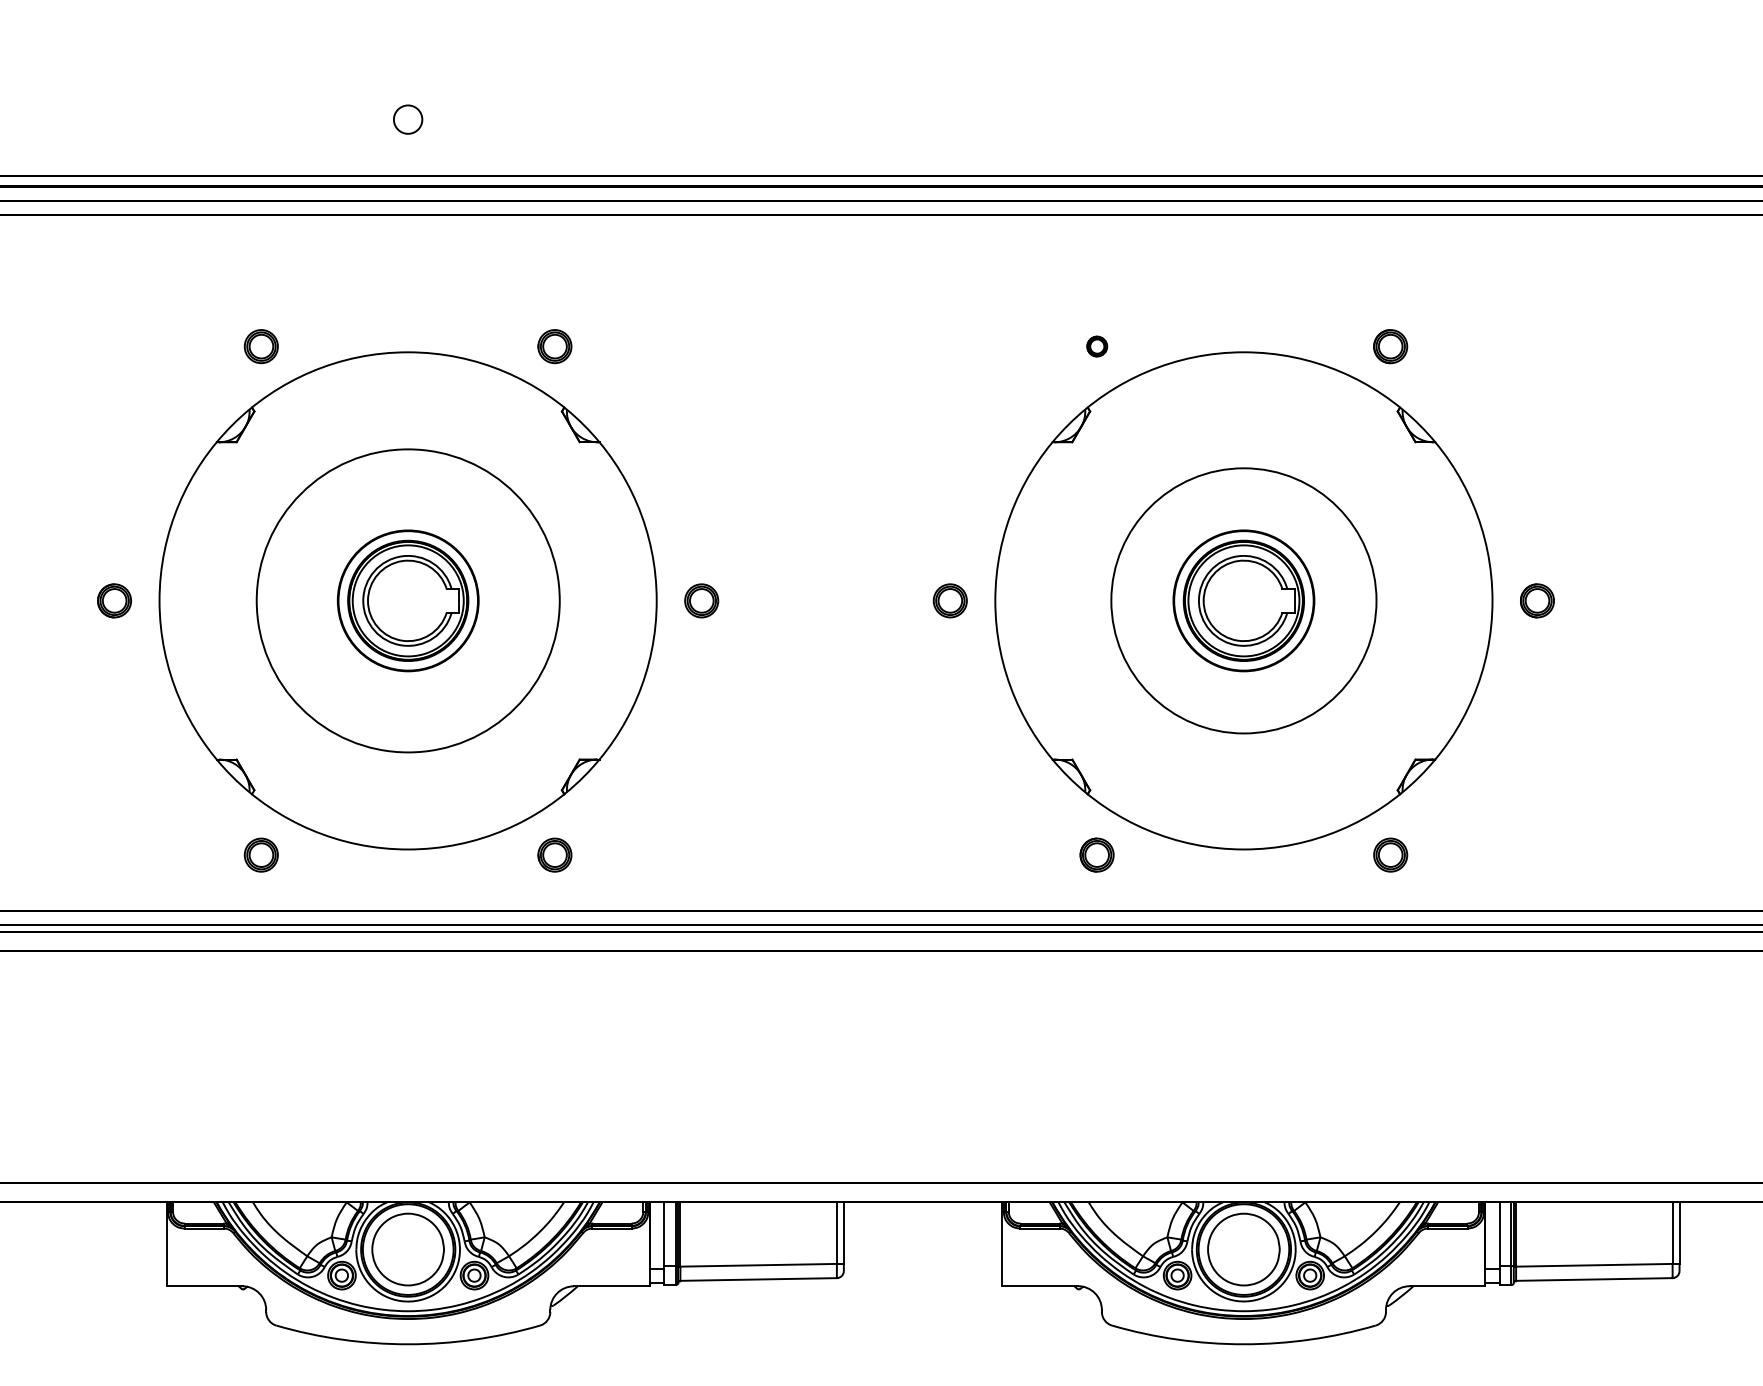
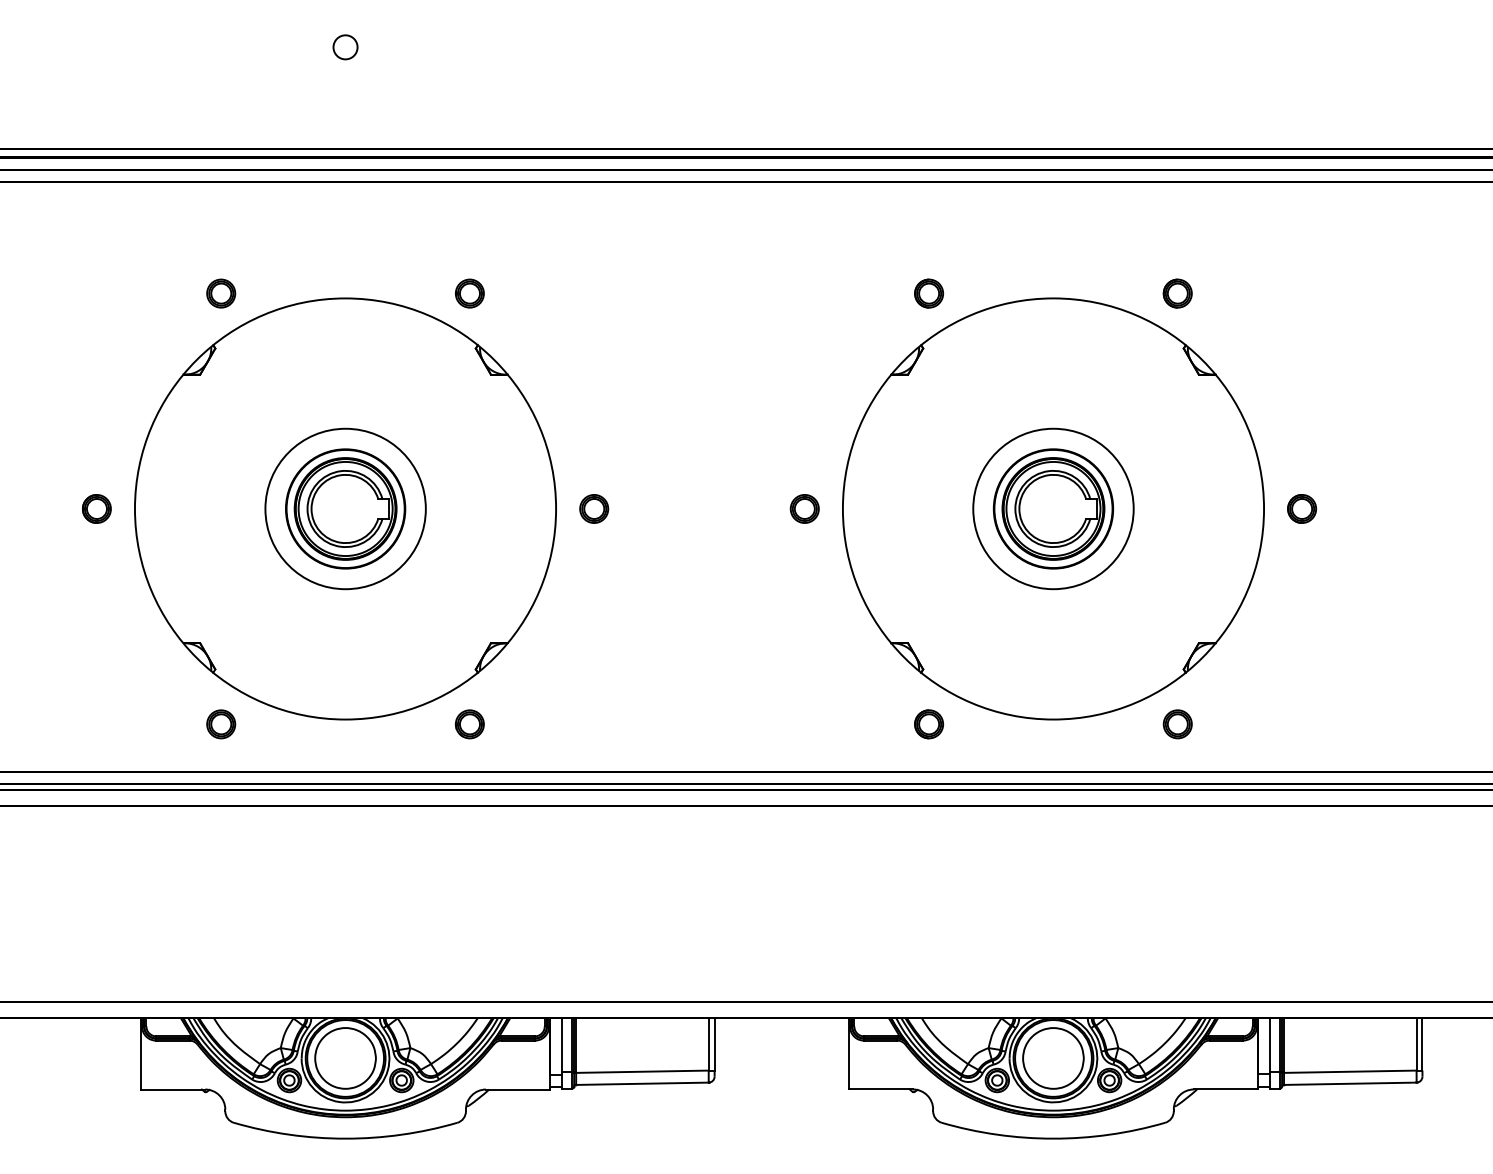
circle: (408, 119) -> (345, 47), moved
part: (1097, 346) -> (929, 293), size x1.67
circle: (408, 600) -> (345, 508), size x0.62
circle: (1243, 600) -> (1053, 508), size x0.71

